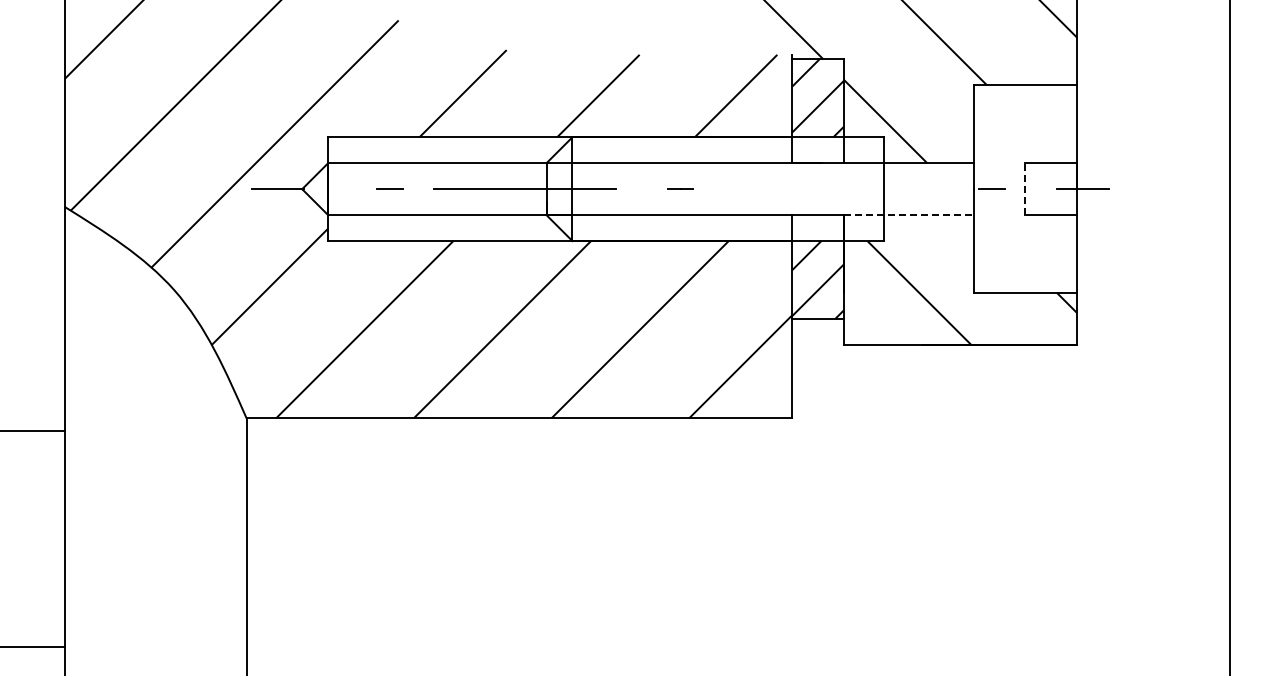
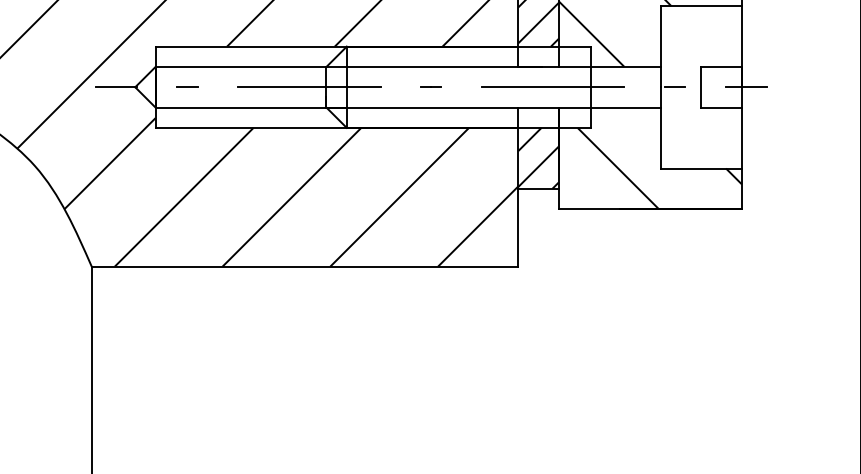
line: (389, 188) -> (187, 86), moved
line: (836, 189) -> (553, 87), added
line: (1025, 189) -> (701, 87), dashed -> solid
line: (908, 215) -> (609, 107), dashed -> solid

